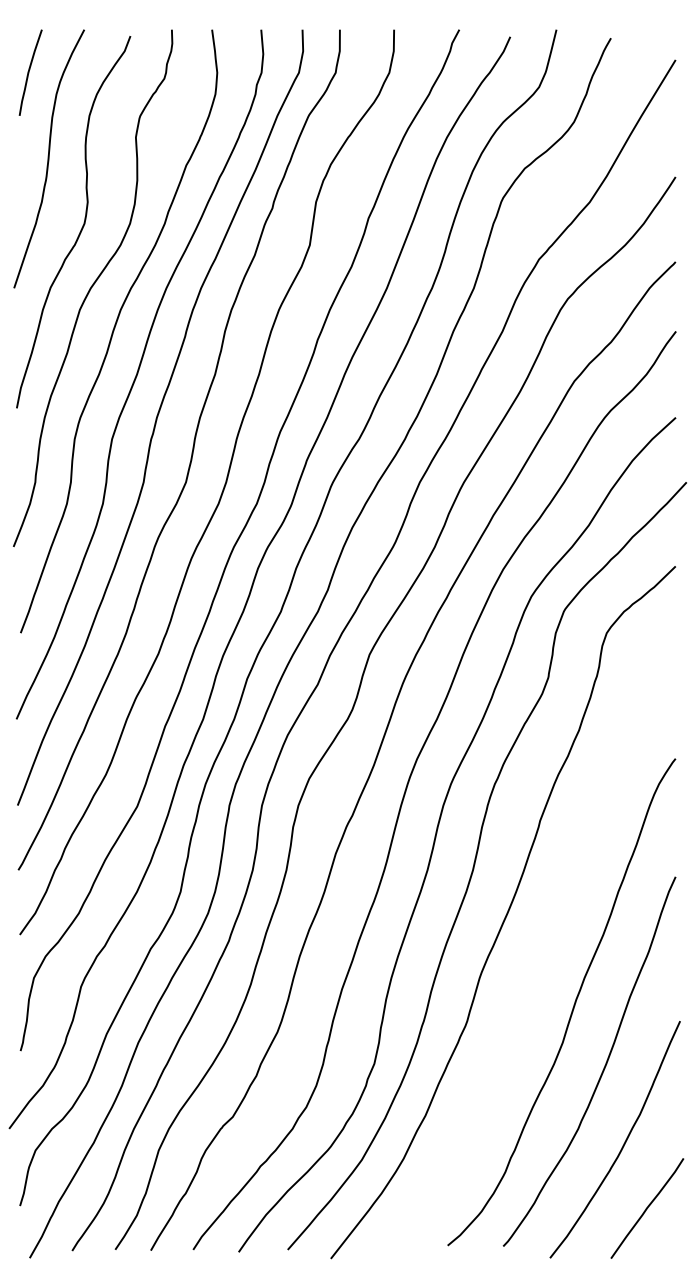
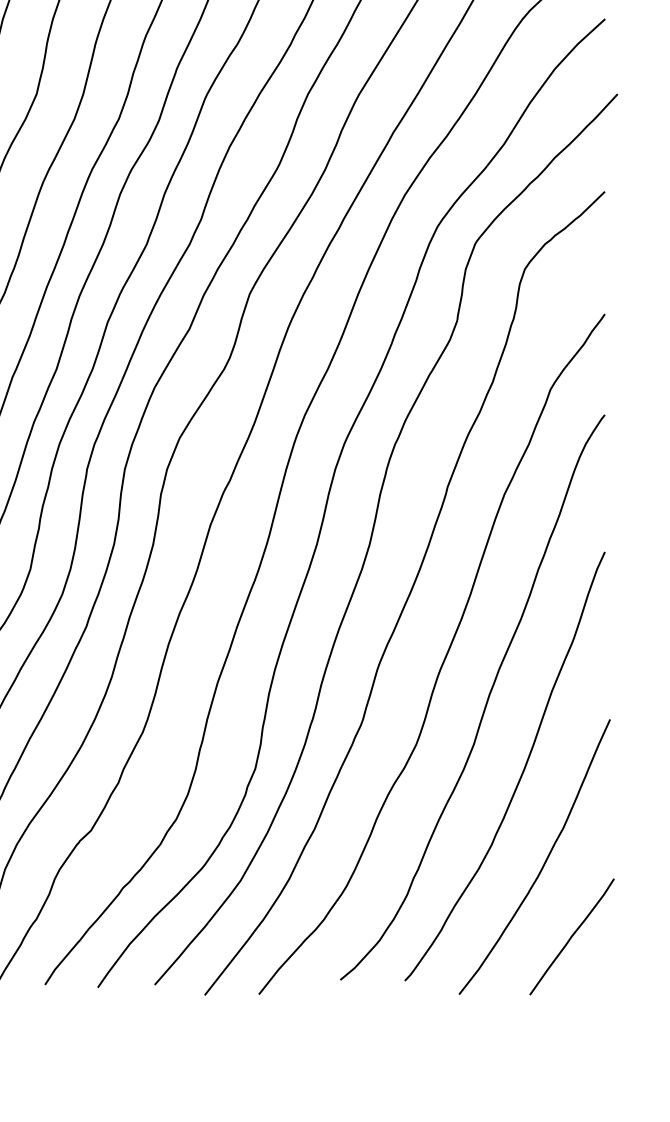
curve: (536, 969) -> (443, 659), added

